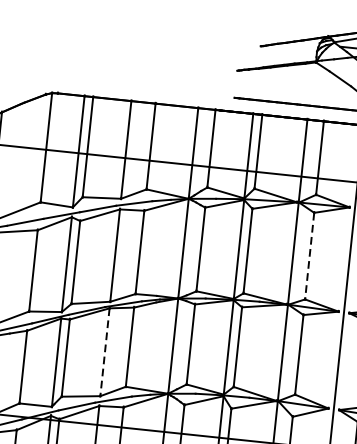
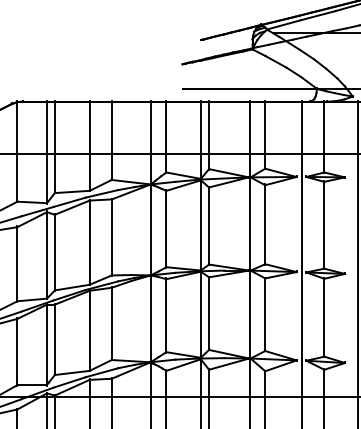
line: (309, 257) -> (265, 225), dashed -> solid
line: (104, 352) -> (89, 331), dashed -> solid

